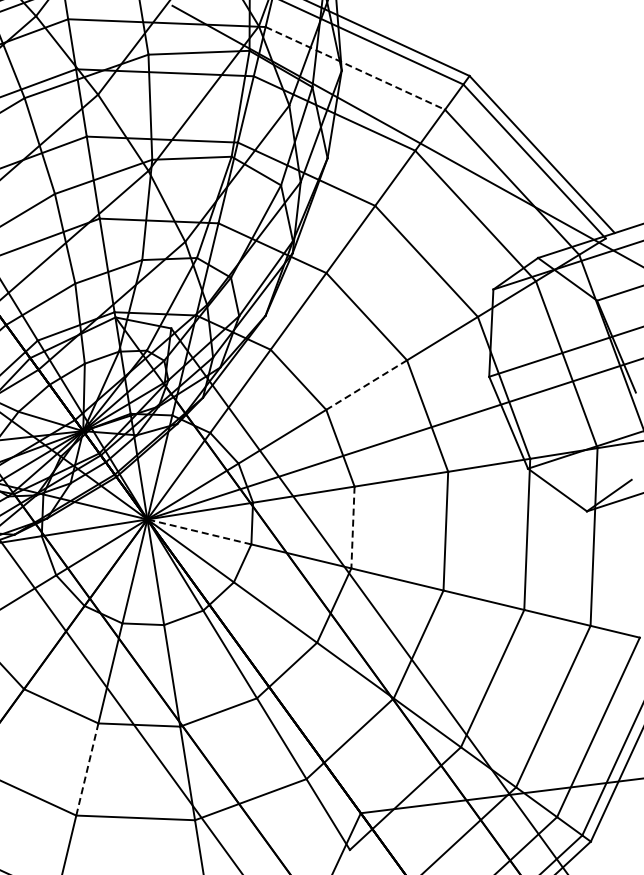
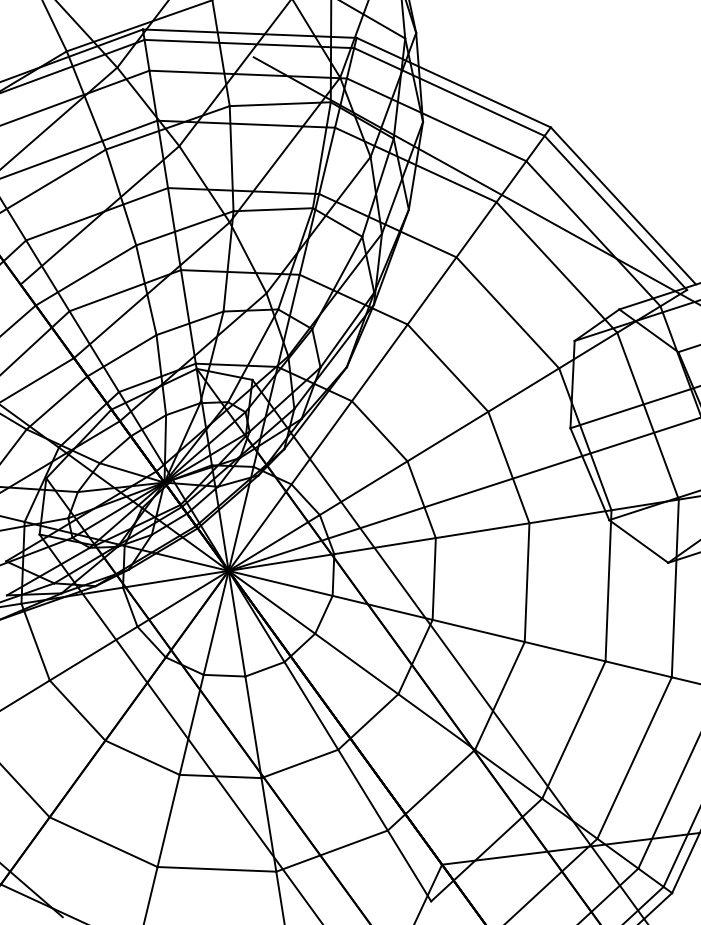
line: (355, 68) -> (436, 119), dashed -> solid
line: (366, 385) -> (447, 436), dashed -> solid
line: (353, 527) -> (434, 578), dashed -> solid
line: (199, 532) -> (280, 583), dashed -> solid
line: (87, 769) -> (168, 820), dashed -> solid

